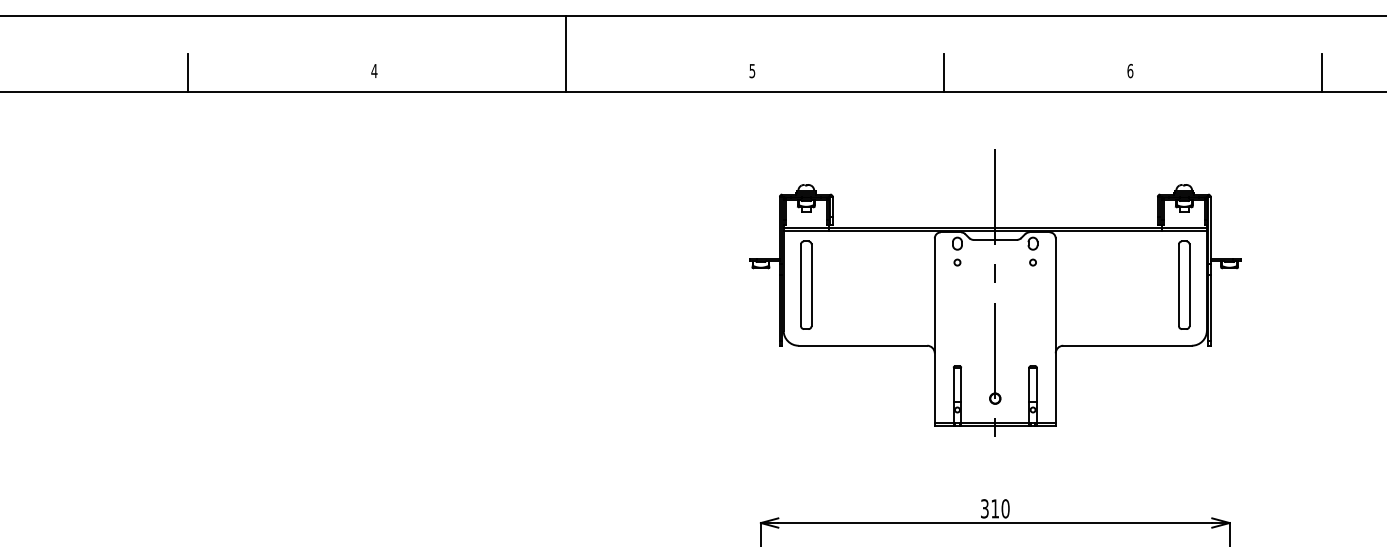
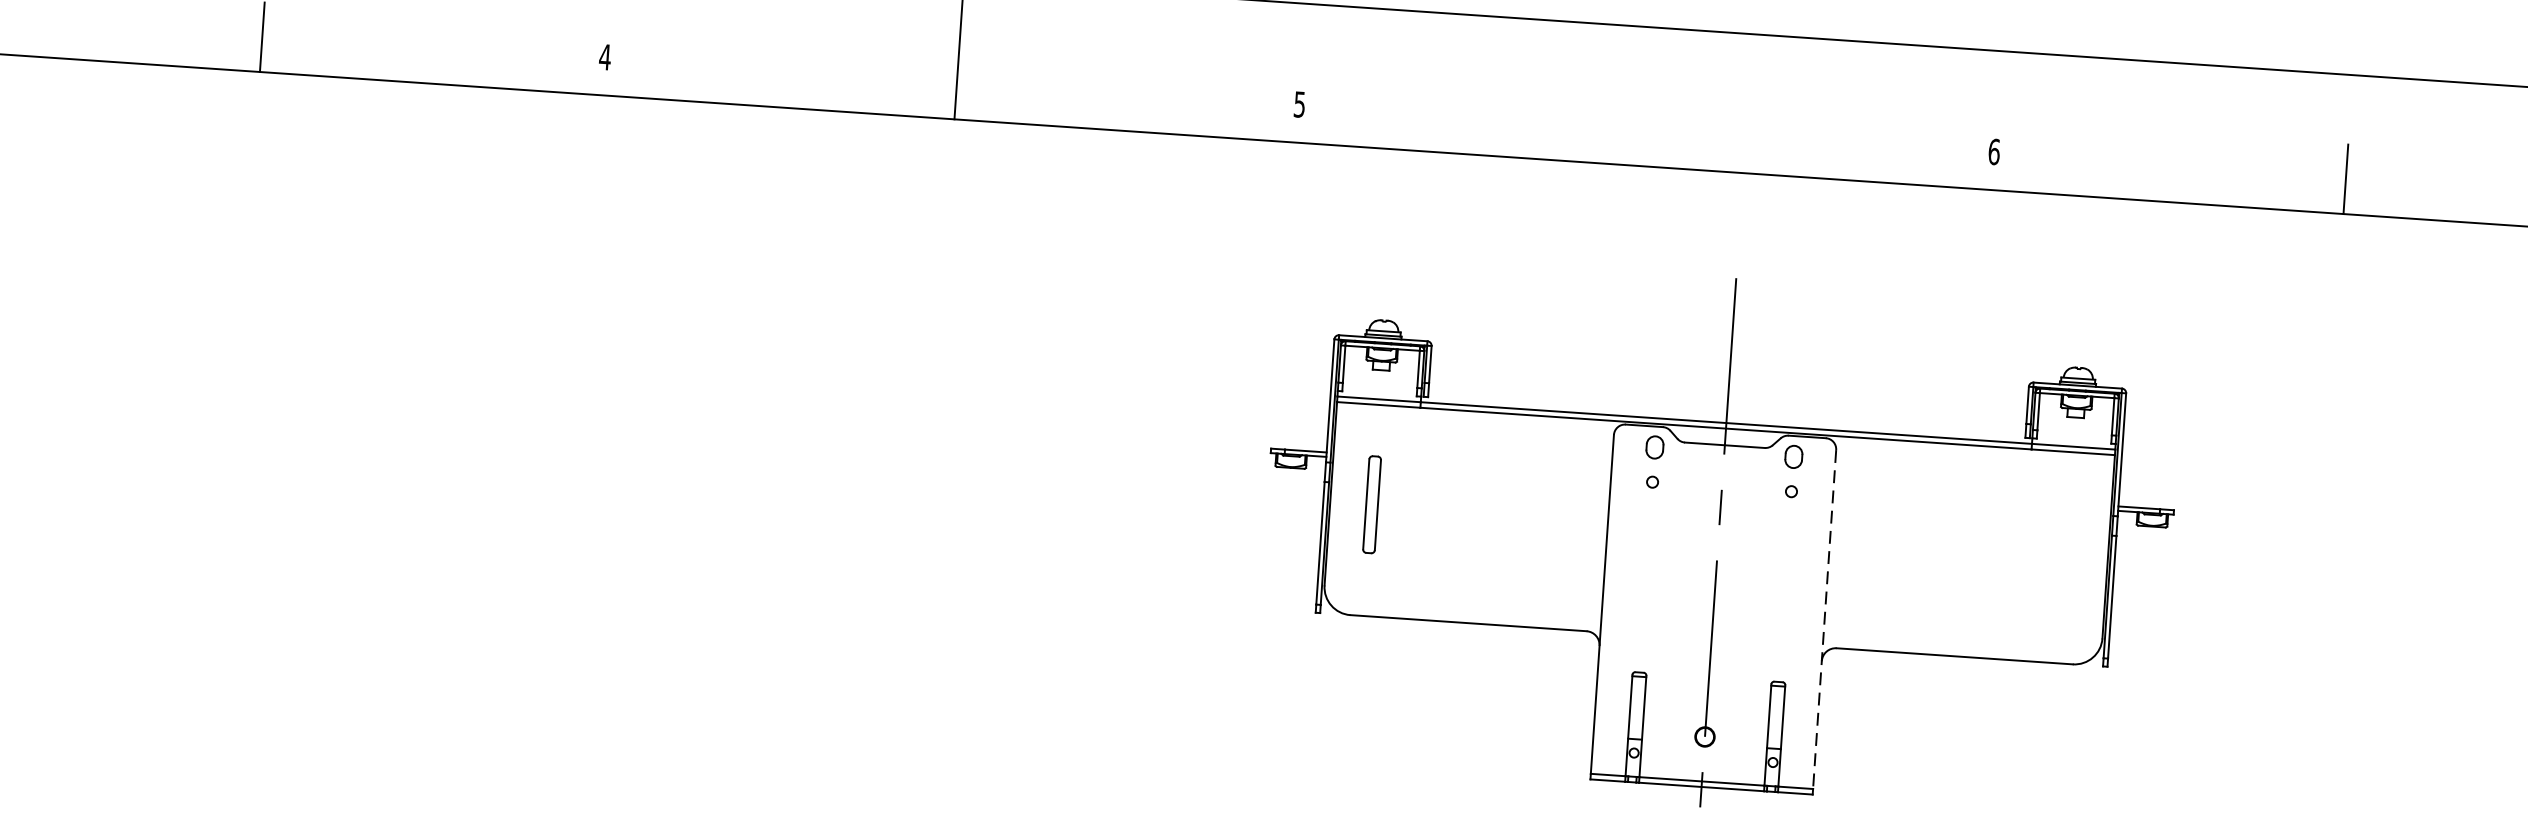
line: (943, 72) -> (1650, 131), removed
part: (806, 284) -> (1372, 503), size x0.6
part: (1184, 284) -> (2067, 550), removed
line: (1055, 331) -> (1824, 621), solid -> dashed

